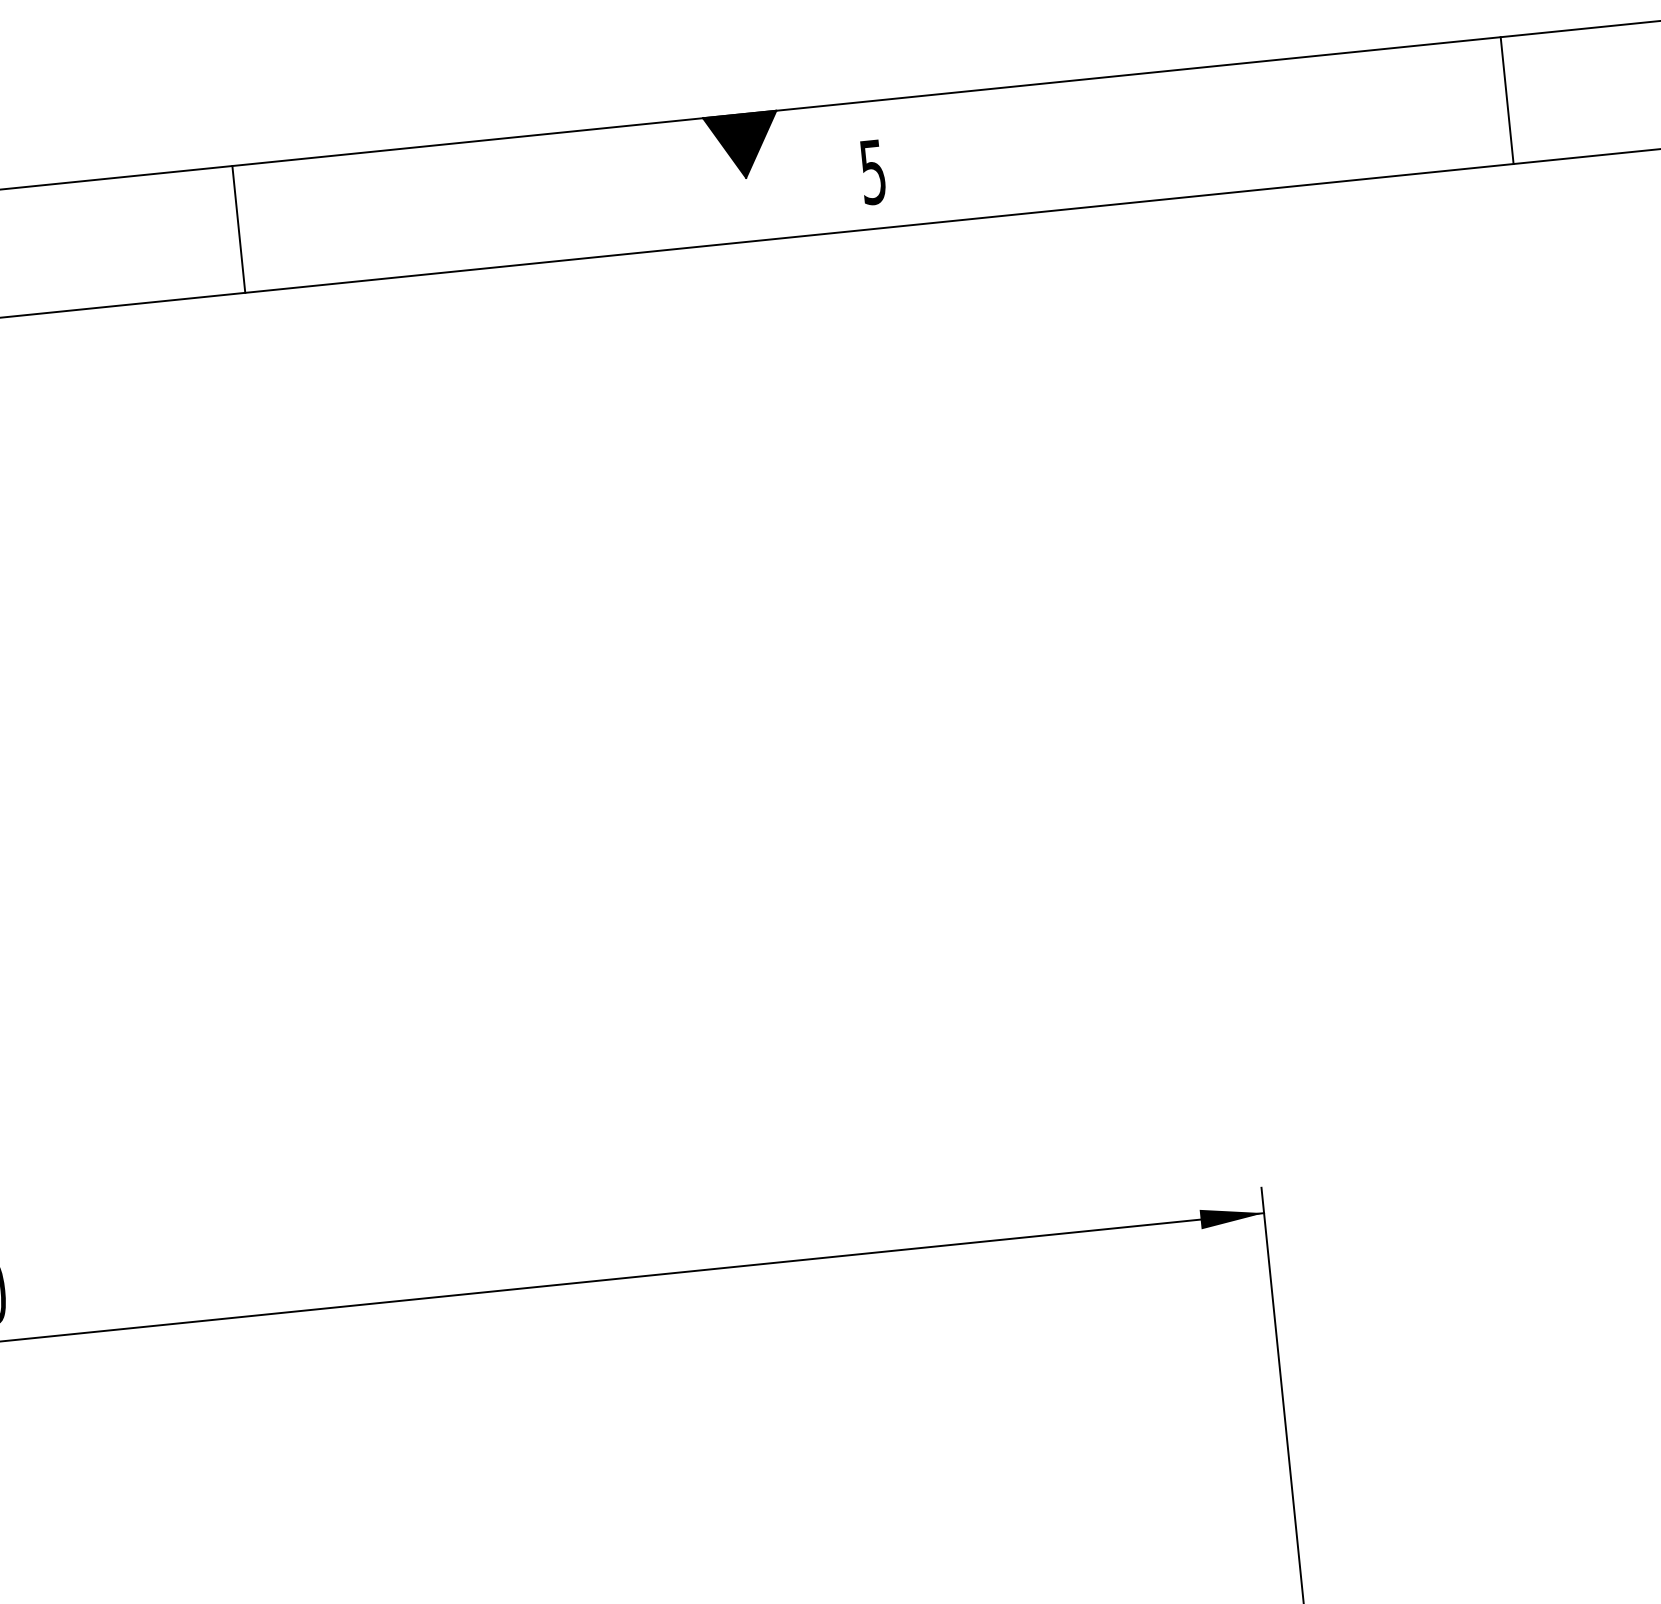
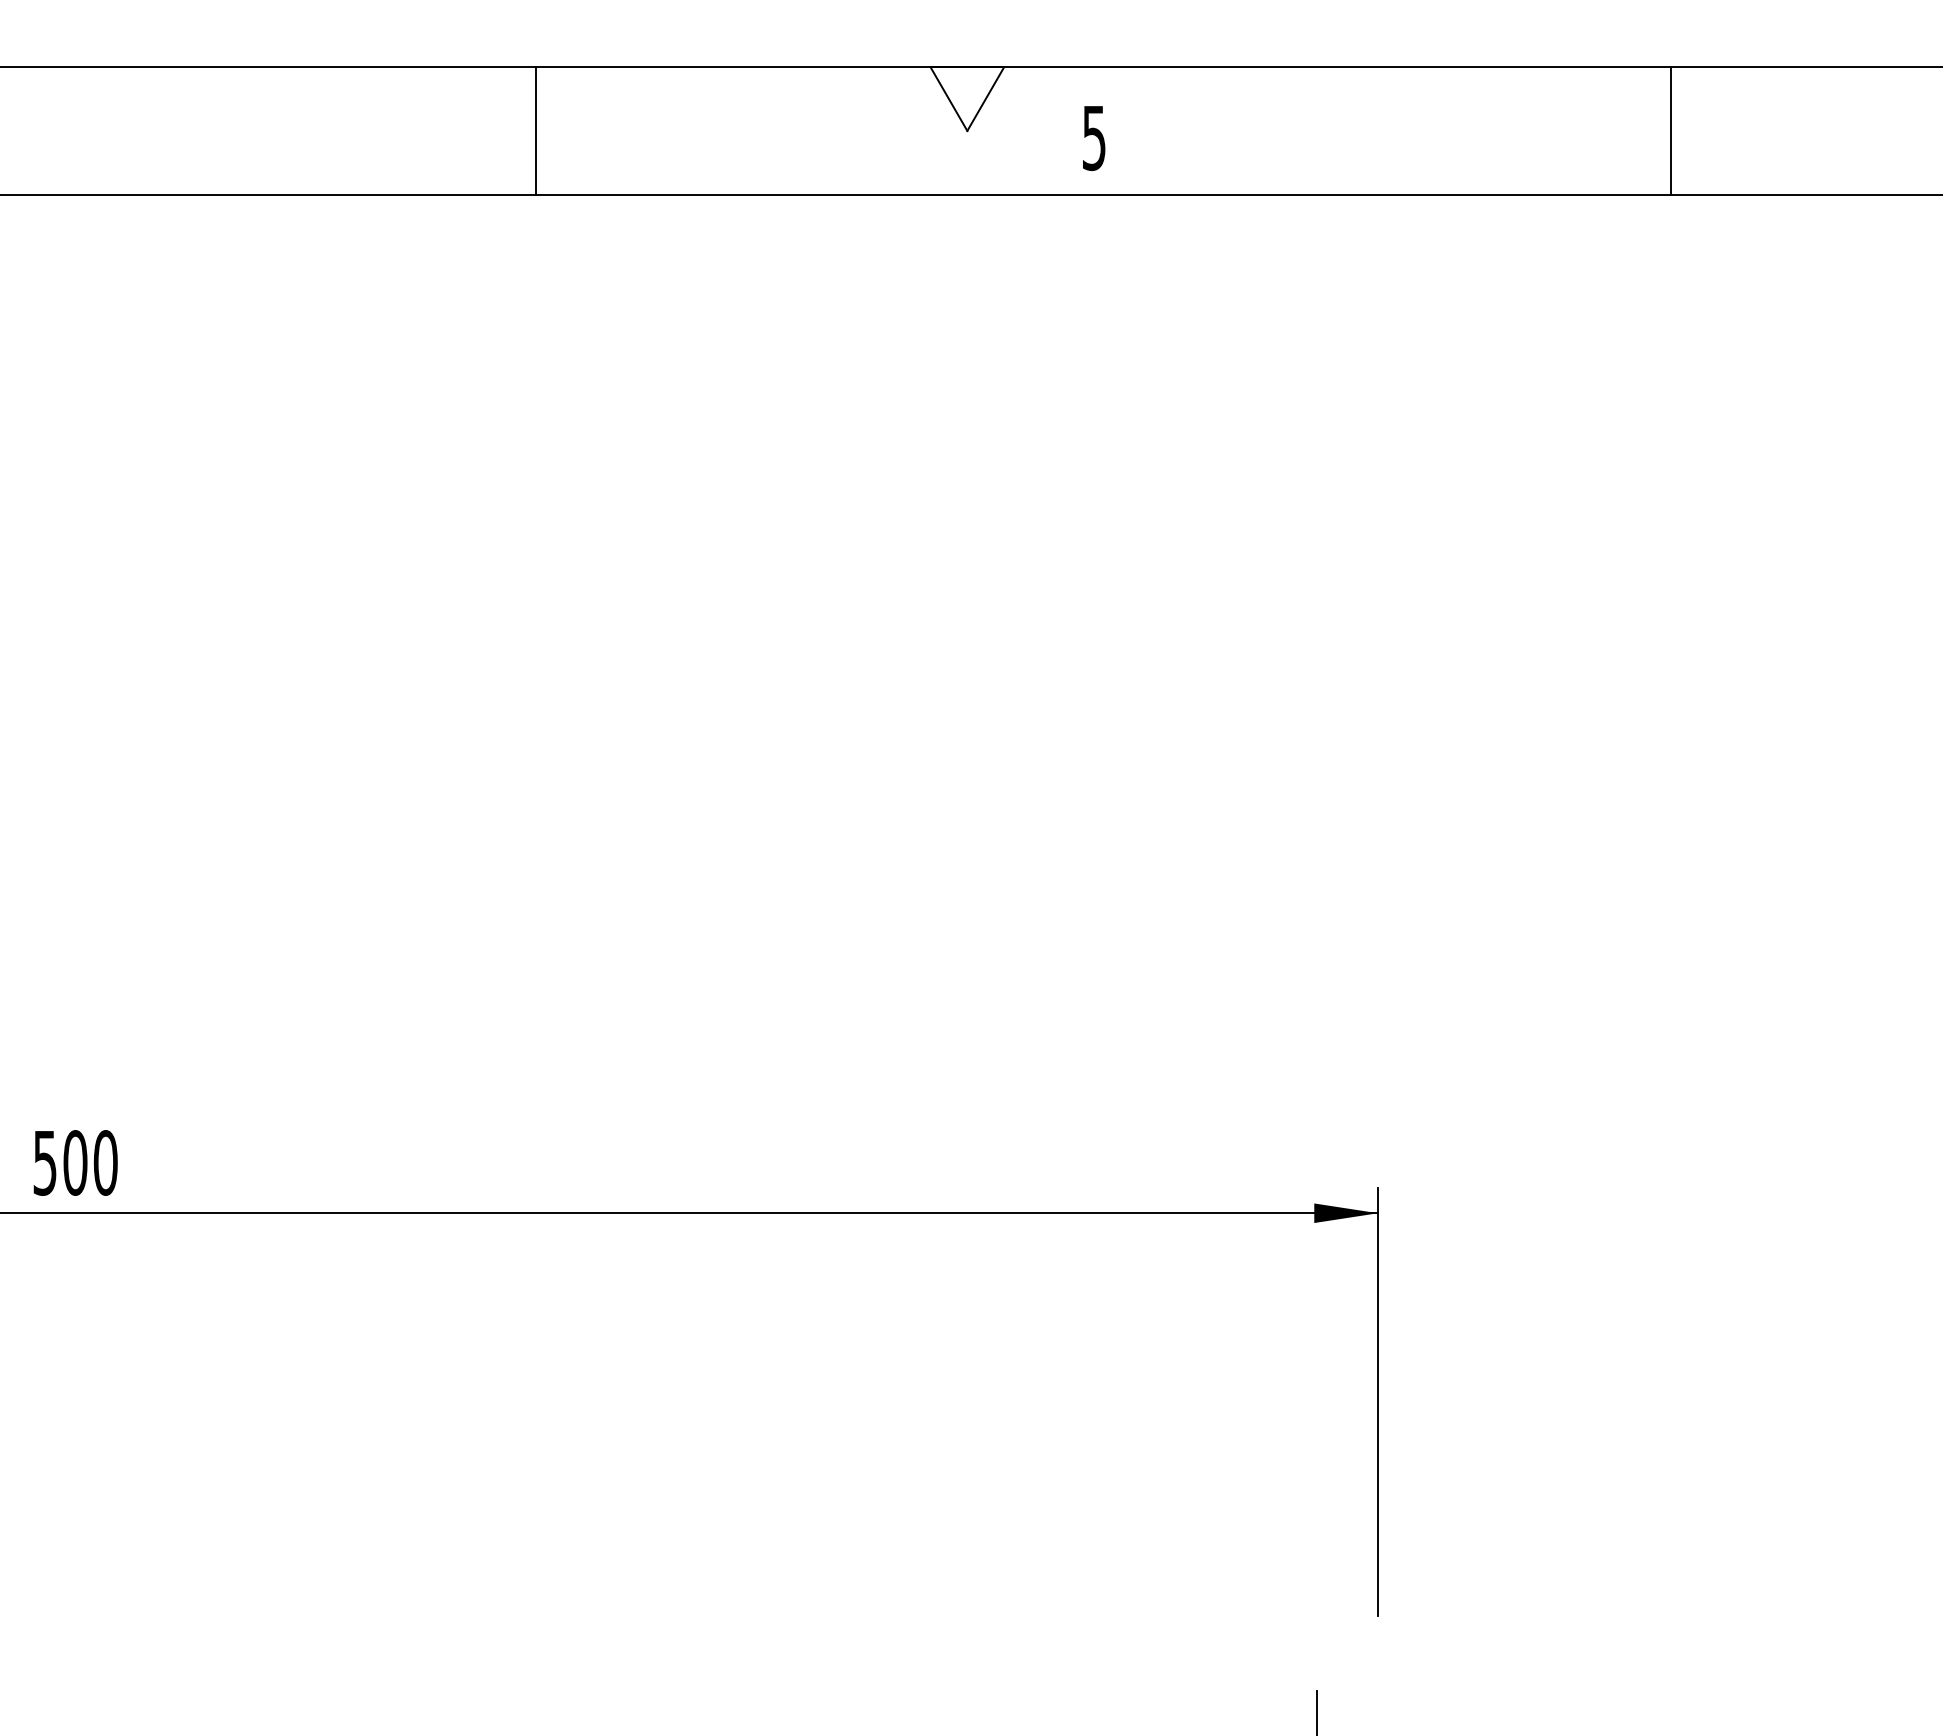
line: (1507, 100) -> (1671, 130), moved
fill: (743, 145) -> (967, 98), removed
line: (238, 228) -> (536, 130), moved

